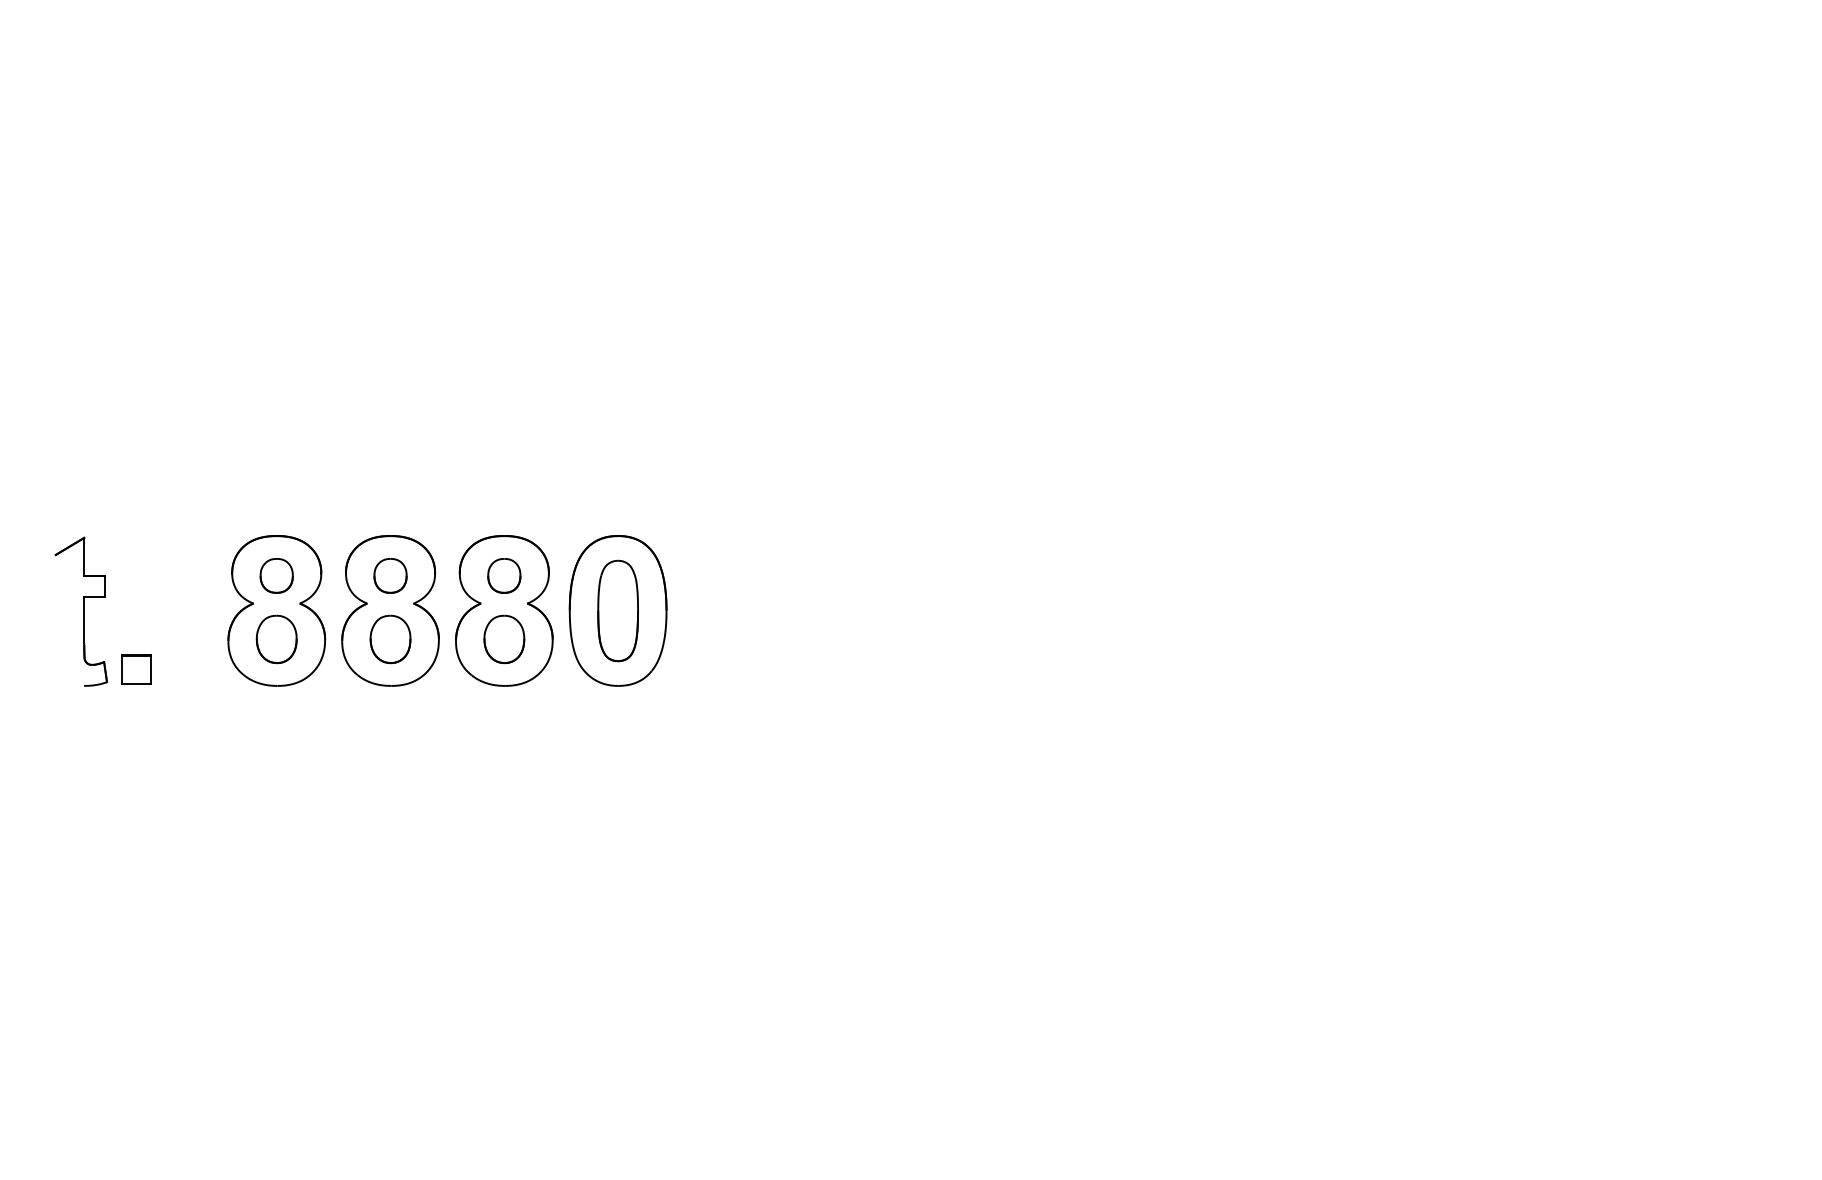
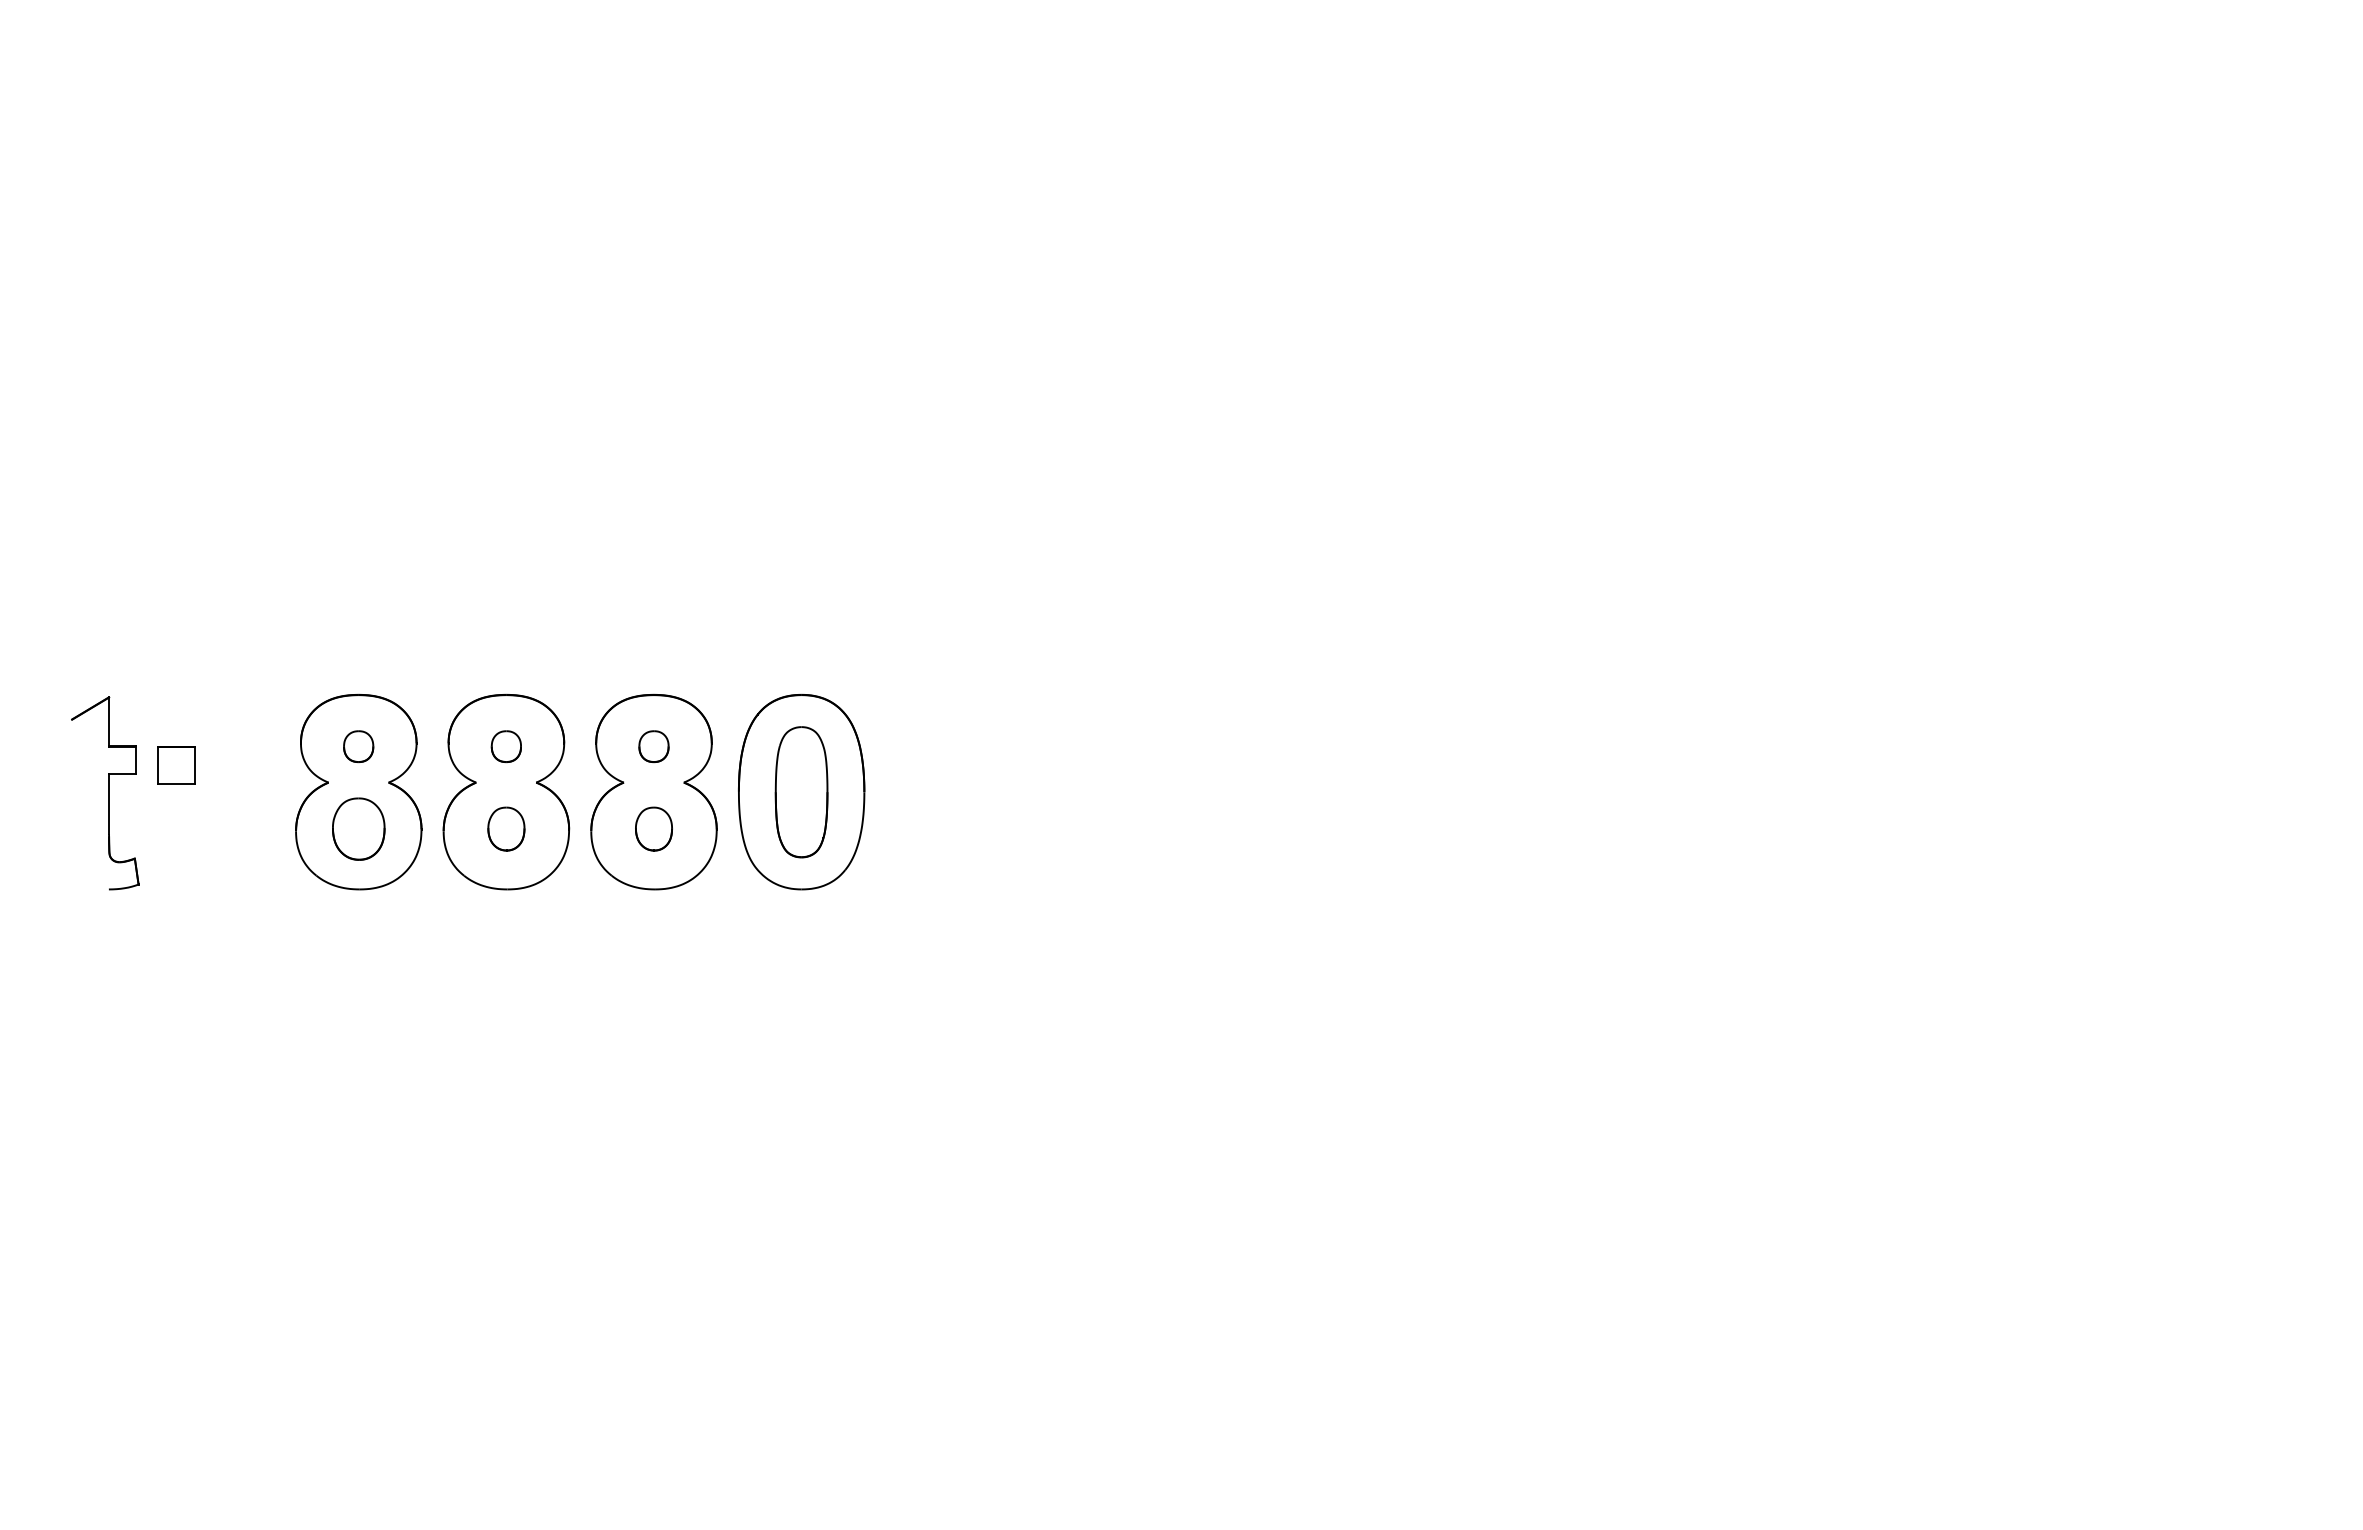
part: (276, 575) -> (358, 746), size x0.7
part: (390, 575) -> (506, 746), size x0.7
part: (503, 575) -> (653, 746), size x0.7
part: (390, 638) -> (506, 828), size x0.7
part: (503, 638) -> (653, 828), size x0.7
part: (136, 669) -> (176, 765), moved

